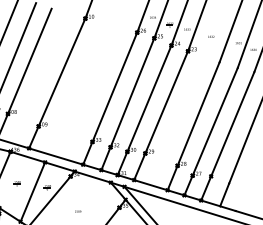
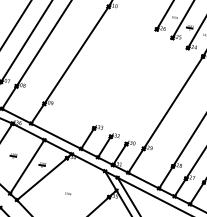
line: (114, 86) -> (125, 78), removed
line: (132, 92) -> (141, 87), removed
line: (149, 98) -> (157, 95), removed

